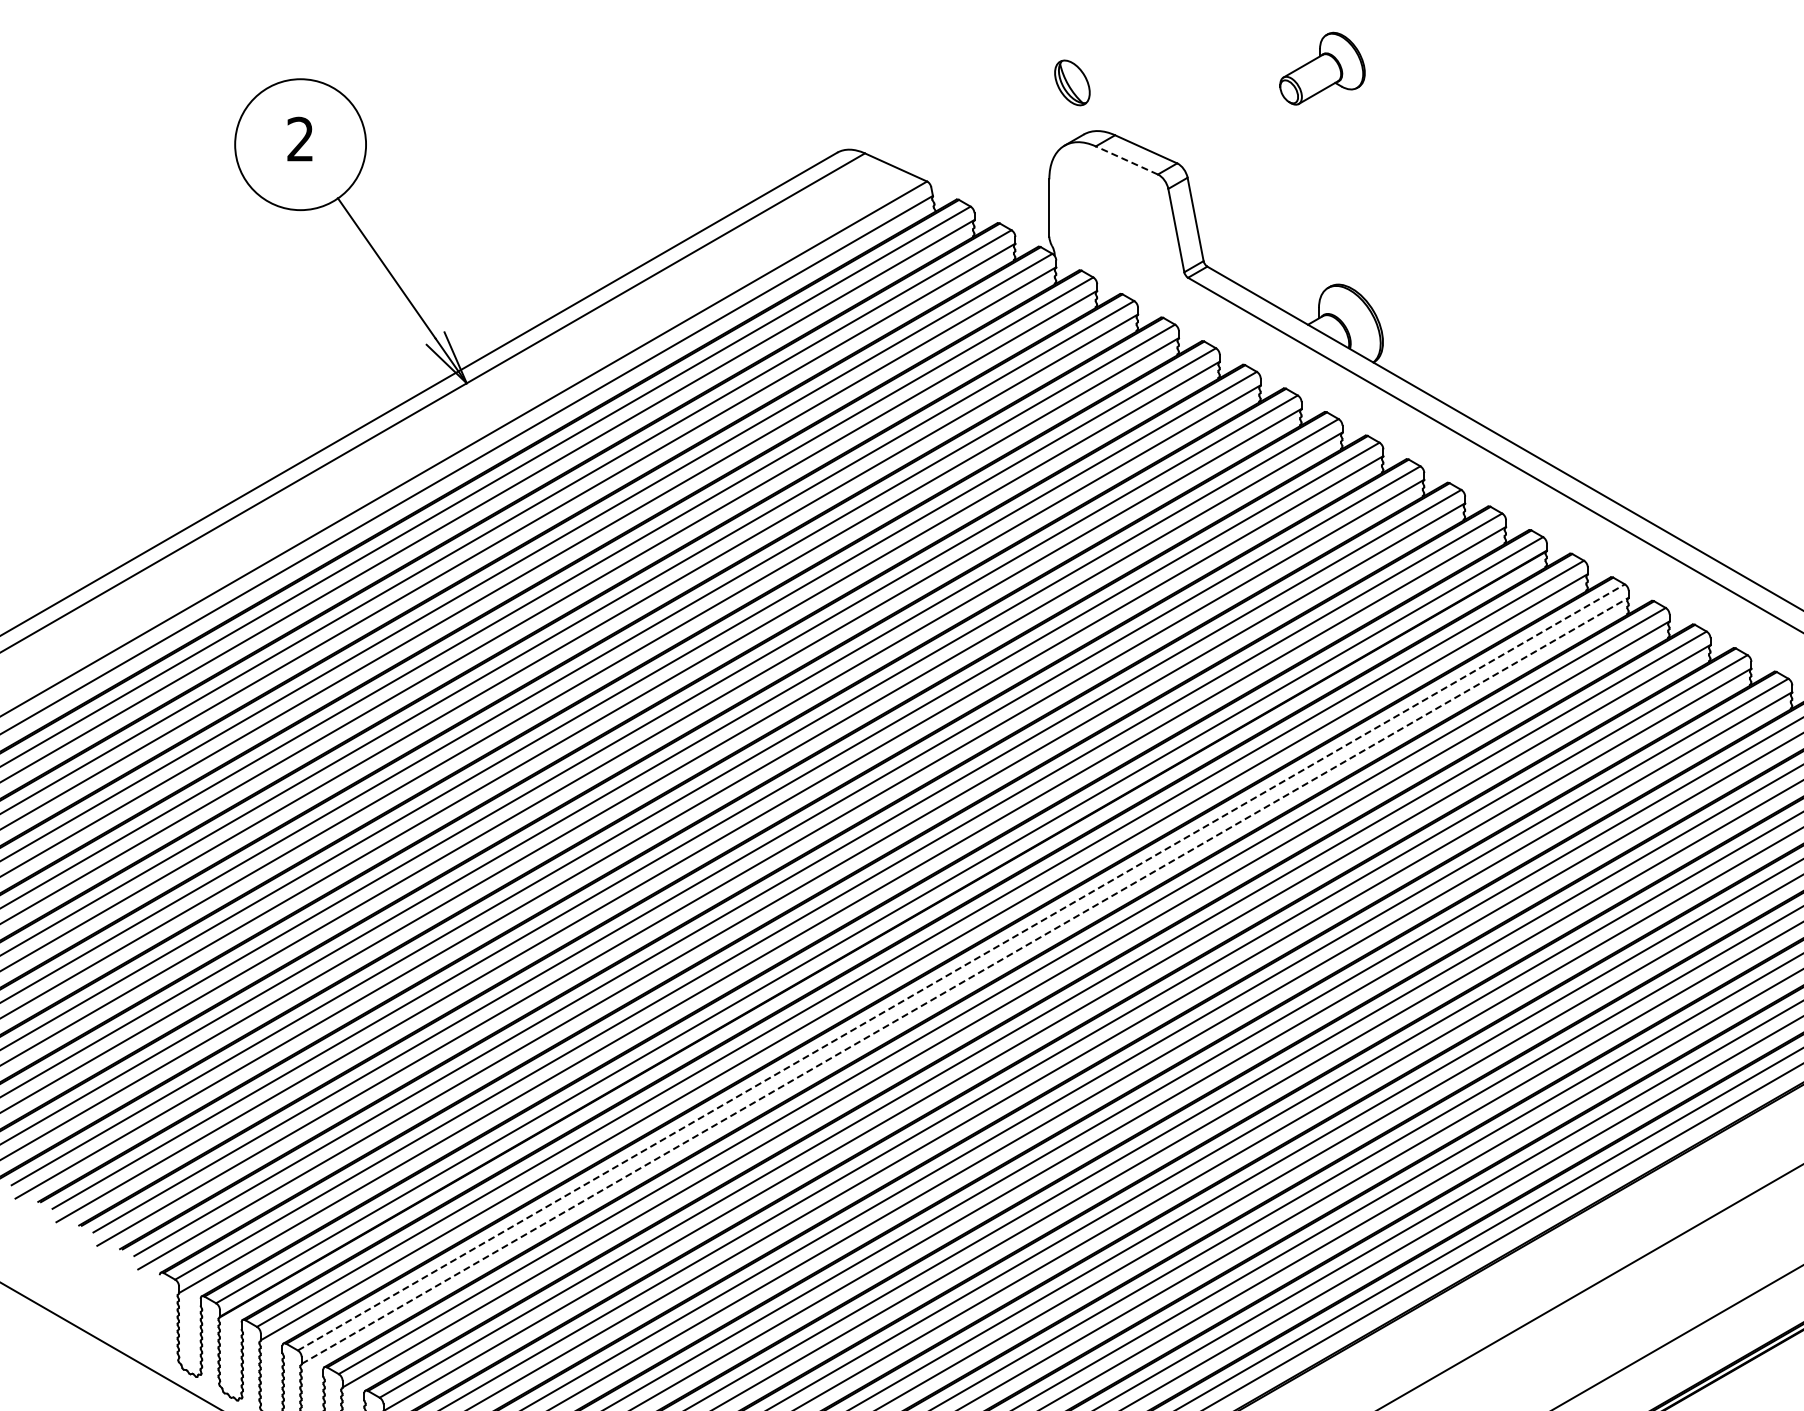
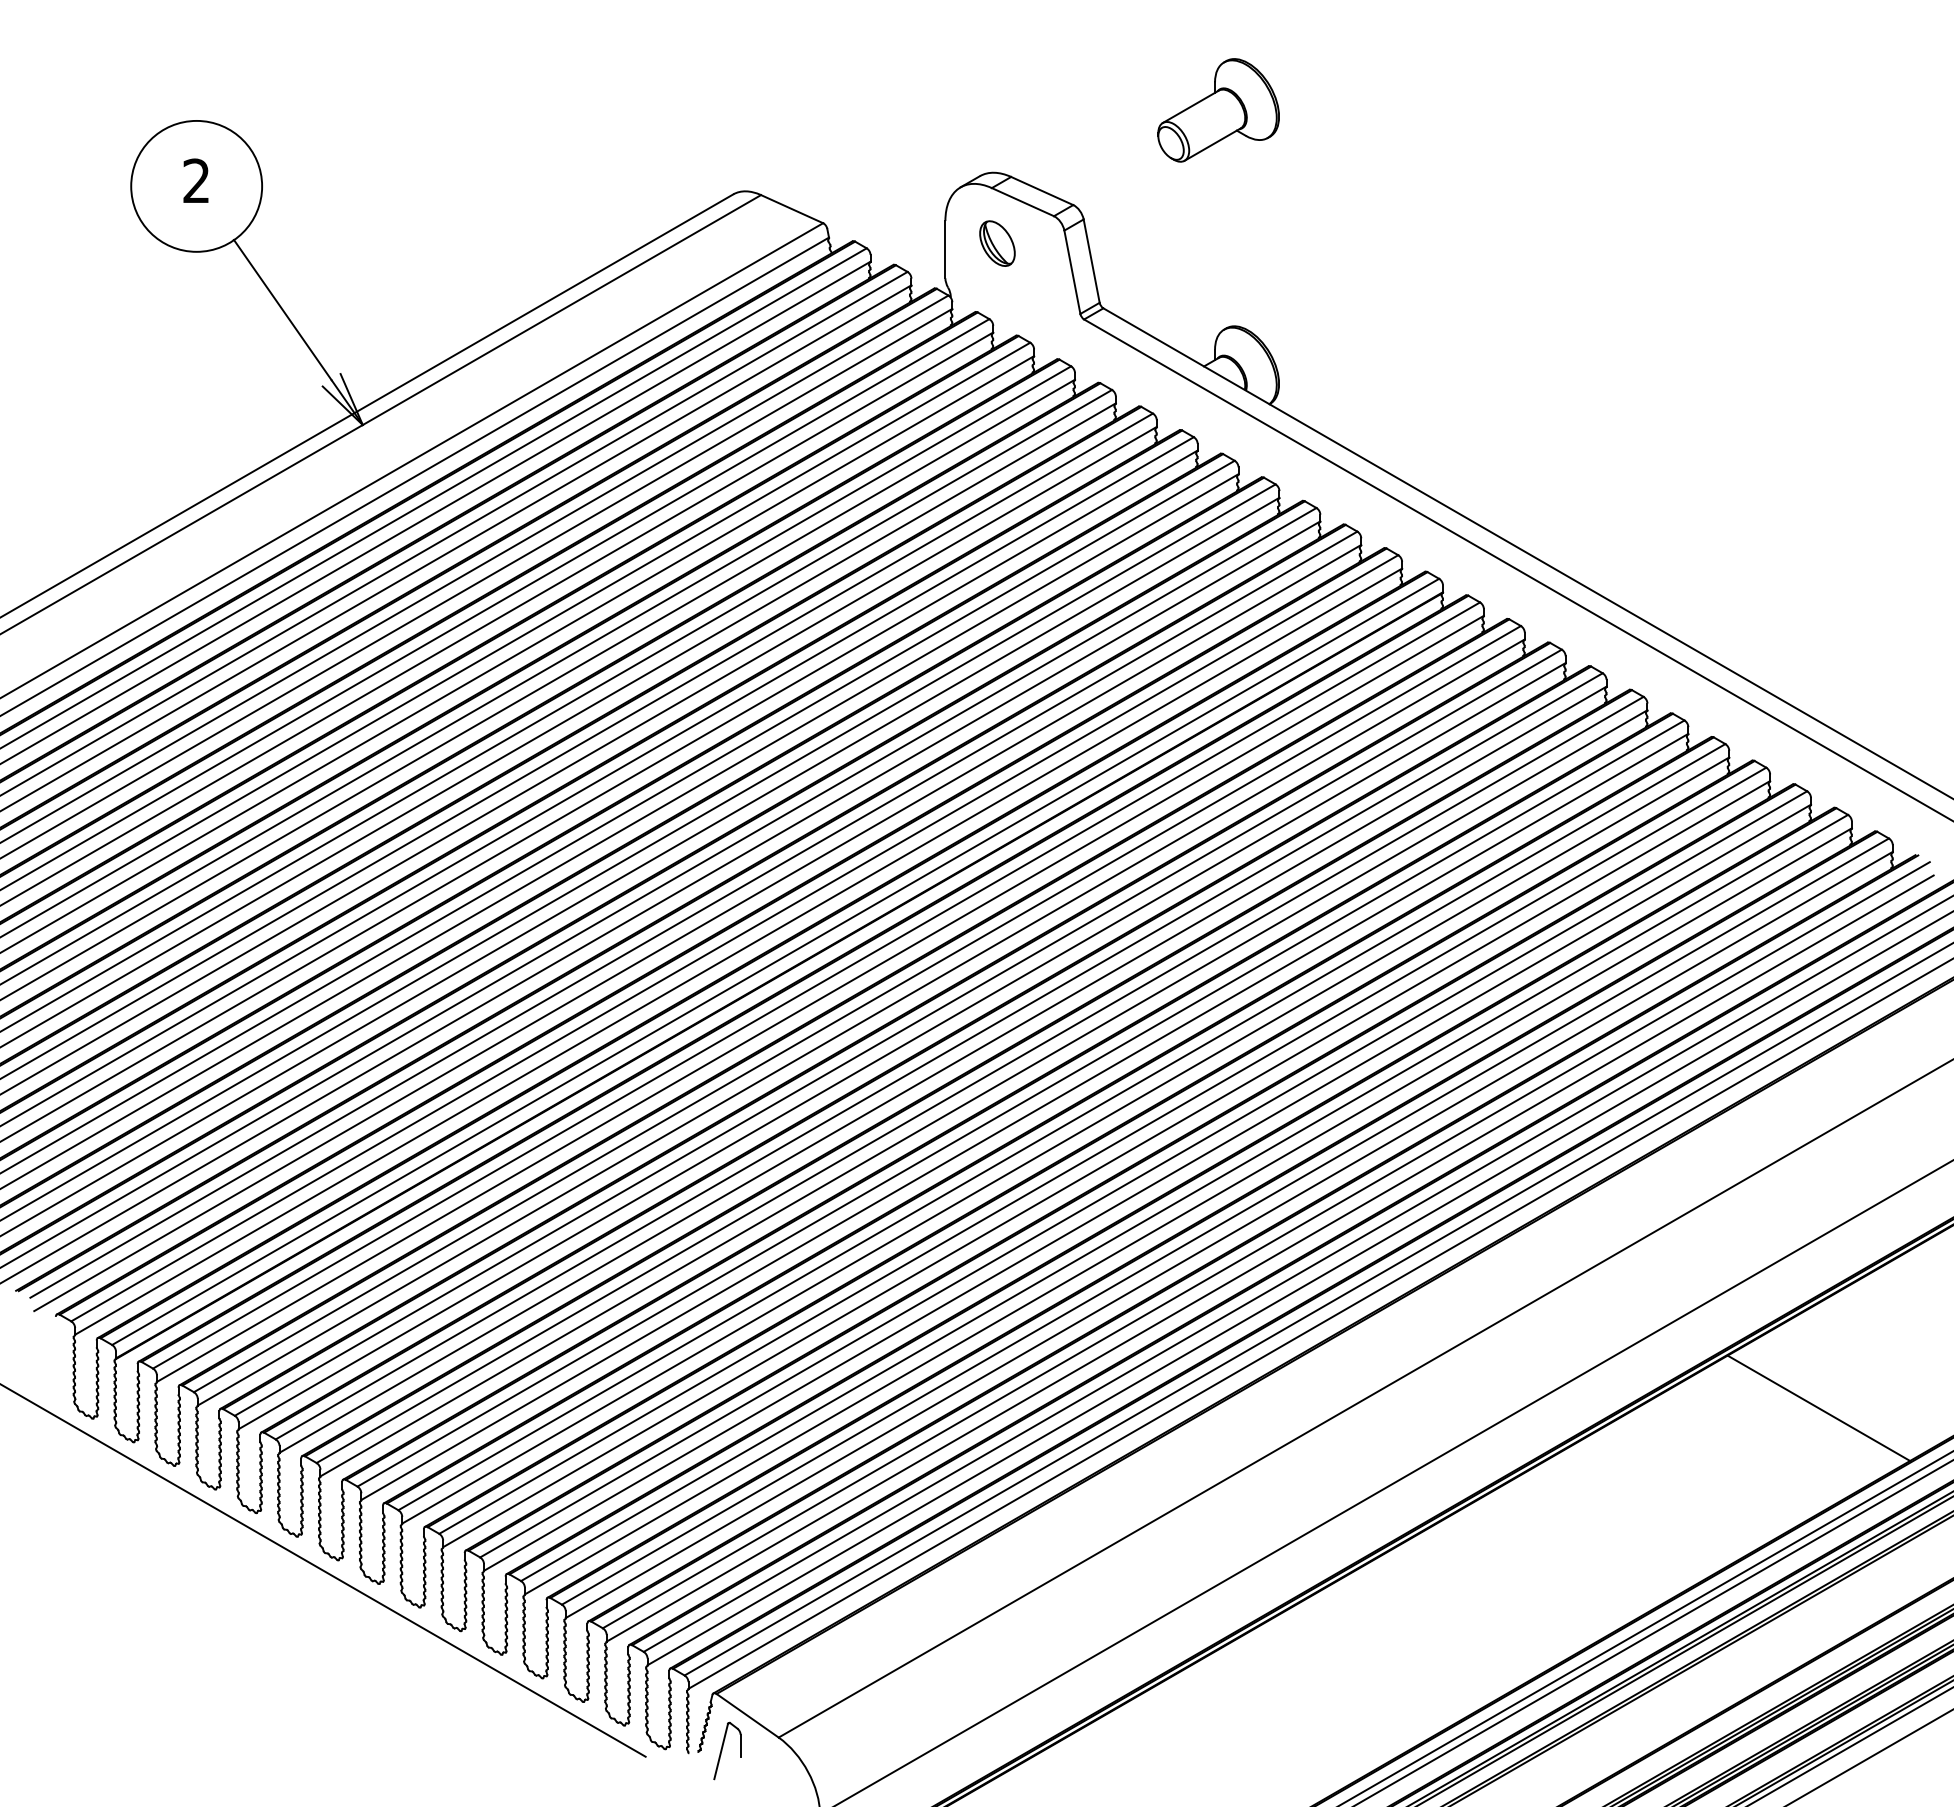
part: (1322, 68) -> (1218, 110), size x1.43
part: (1072, 82) -> (997, 243), moved
line: (1126, 159) -> (1022, 201), dashed -> solid
line: (961, 966) -> (857, 1008), dashed -> solid
line: (965, 980) -> (861, 1022), dashed -> solid

